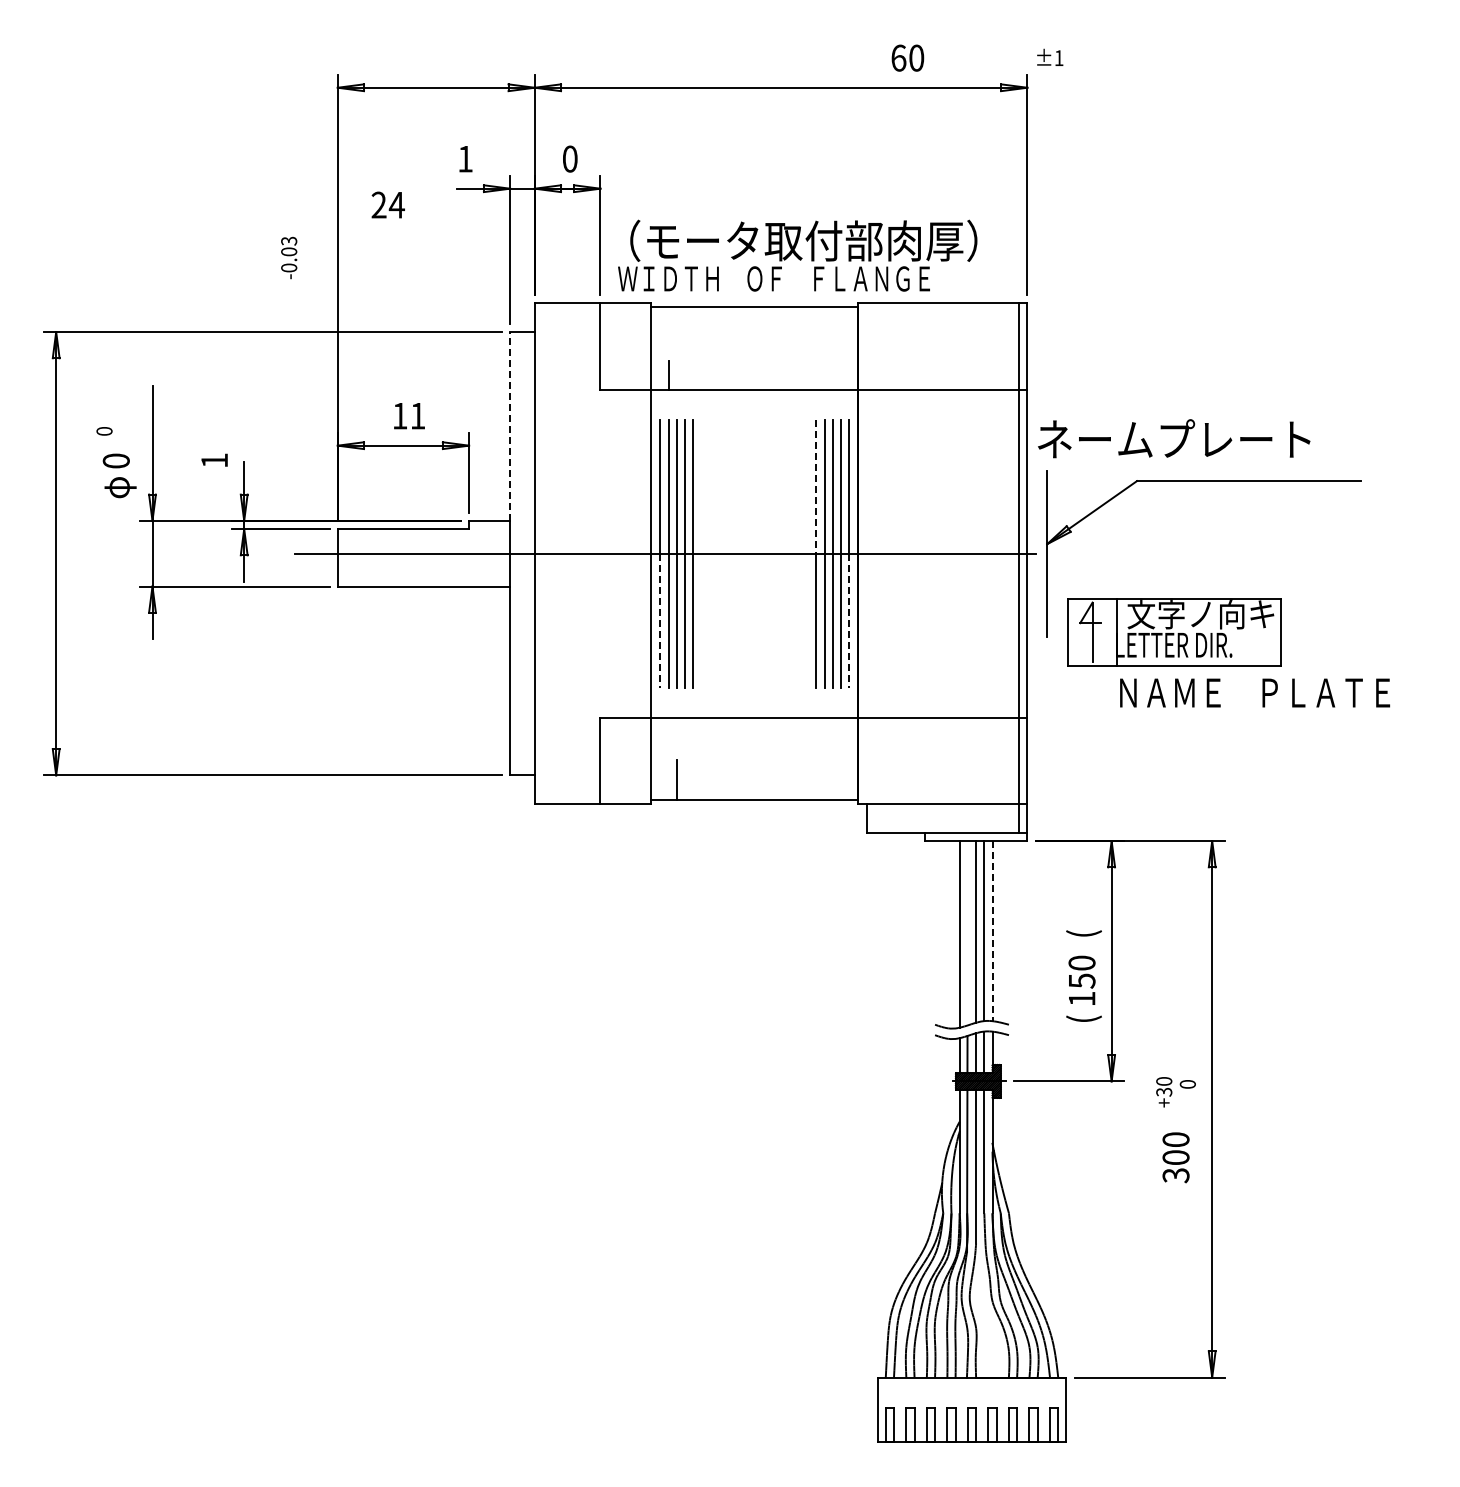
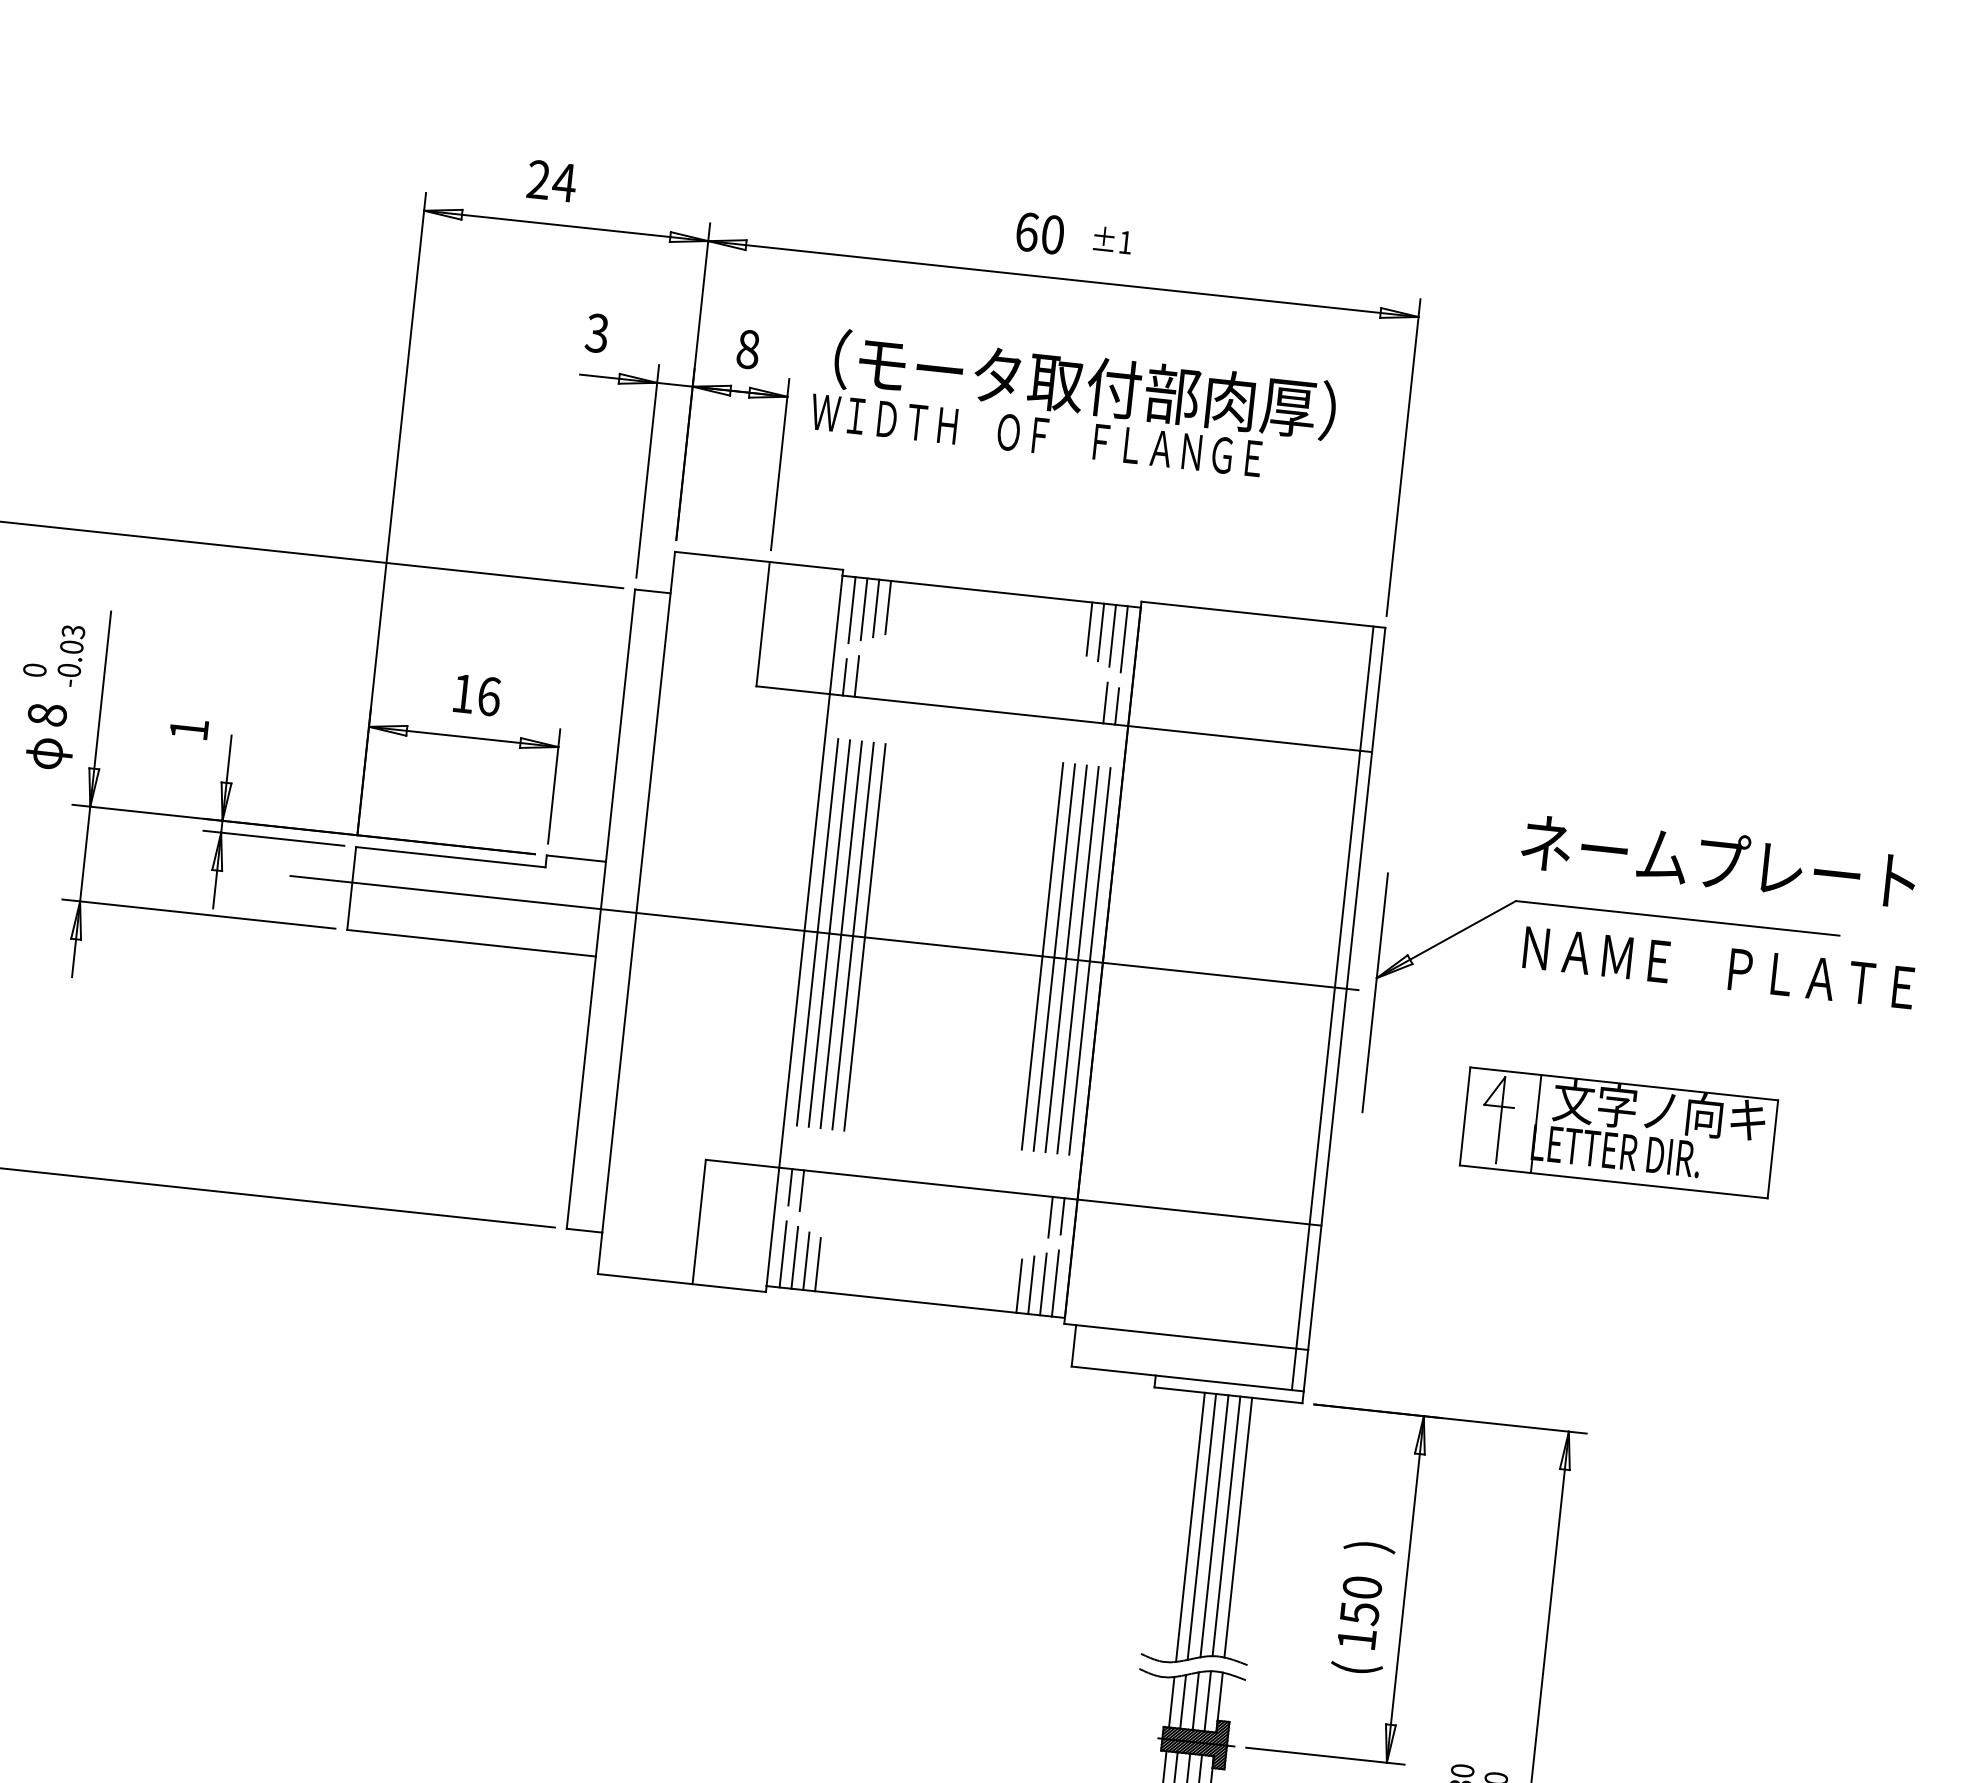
text: (1050, 56) -> (1113, 238), moved
text: (907, 57) -> (1039, 232), moved
text: (464, 158) -> (595, 332), 1 -> 3
text: (569, 159) -> (747, 349), 0 -> 8
text: (387, 204) -> (550, 180), moved
text: (797, 255) -> (1073, 405), moved
text: (289, 257) -> (71, 655), moved
line: (685, 325) -> (888, 607), added
line: (824, 325) -> (1089, 628), added
line: (676, 327) -> (875, 608), added
line: (832, 327) -> (1100, 632), added
line: (668, 328) -> (863, 608), added
line: (841, 328) -> (1113, 635), added
line: (660, 330) -> (852, 610), added
line: (849, 330) -> (1124, 639), added
line: (841, 375) -> (1106, 703), added
line: (660, 376) -> (844, 676), added
line: (849, 376) -> (1117, 705), added
text: (418, 415) -> (490, 695), 11 -> 16
line: (510, 425) -> (621, 724), dashed -> solid
text: (1174, 438) -> (1719, 860), moved
text: (116, 460) -> (47, 714), 0 -> 8
line: (816, 487) -> (1052, 860), dashed -> solid
line: (660, 621) -> (807, 1030), dashed -> solid
line: (849, 621) -> (1079, 1059), dashed -> solid
part: (1174, 632) -> (1618, 1132), moved
text: (1254, 692) -> (1718, 966), moved
line: (660, 730) -> (790, 1187), added
line: (849, 730) -> (1062, 1216), added
line: (668, 731) -> (801, 1189), added
line: (841, 731) -> (1051, 1216), added
line: (660, 777) -> (783, 1255), added
line: (849, 777) -> (1055, 1284), added
line: (668, 778) -> (794, 1257), added
line: (841, 778) -> (1044, 1284), added
line: (832, 780) -> (1030, 1285), added
line: (685, 781) -> (818, 1264), added
line: (824, 781) -> (1019, 1286), added
line: (992, 931) -> (1238, 1528), dashed -> solid
line: (967, 933) -> (1201, 1527), added
text: (1083, 933) -> (1369, 1545), ( -> )

